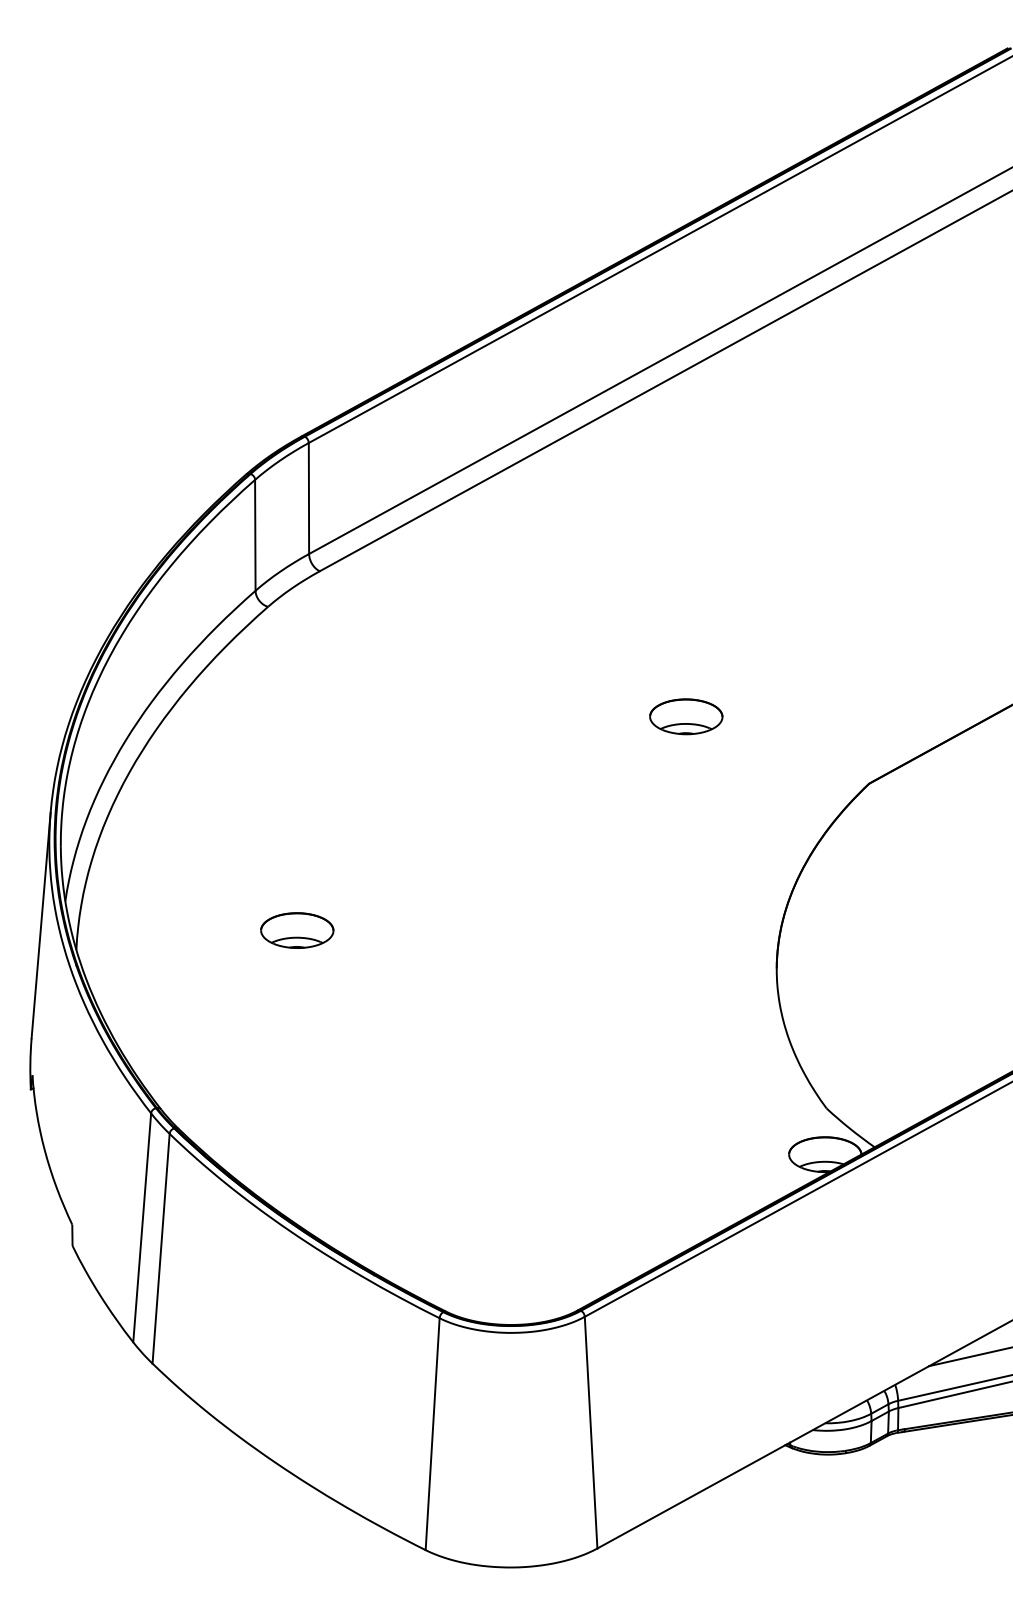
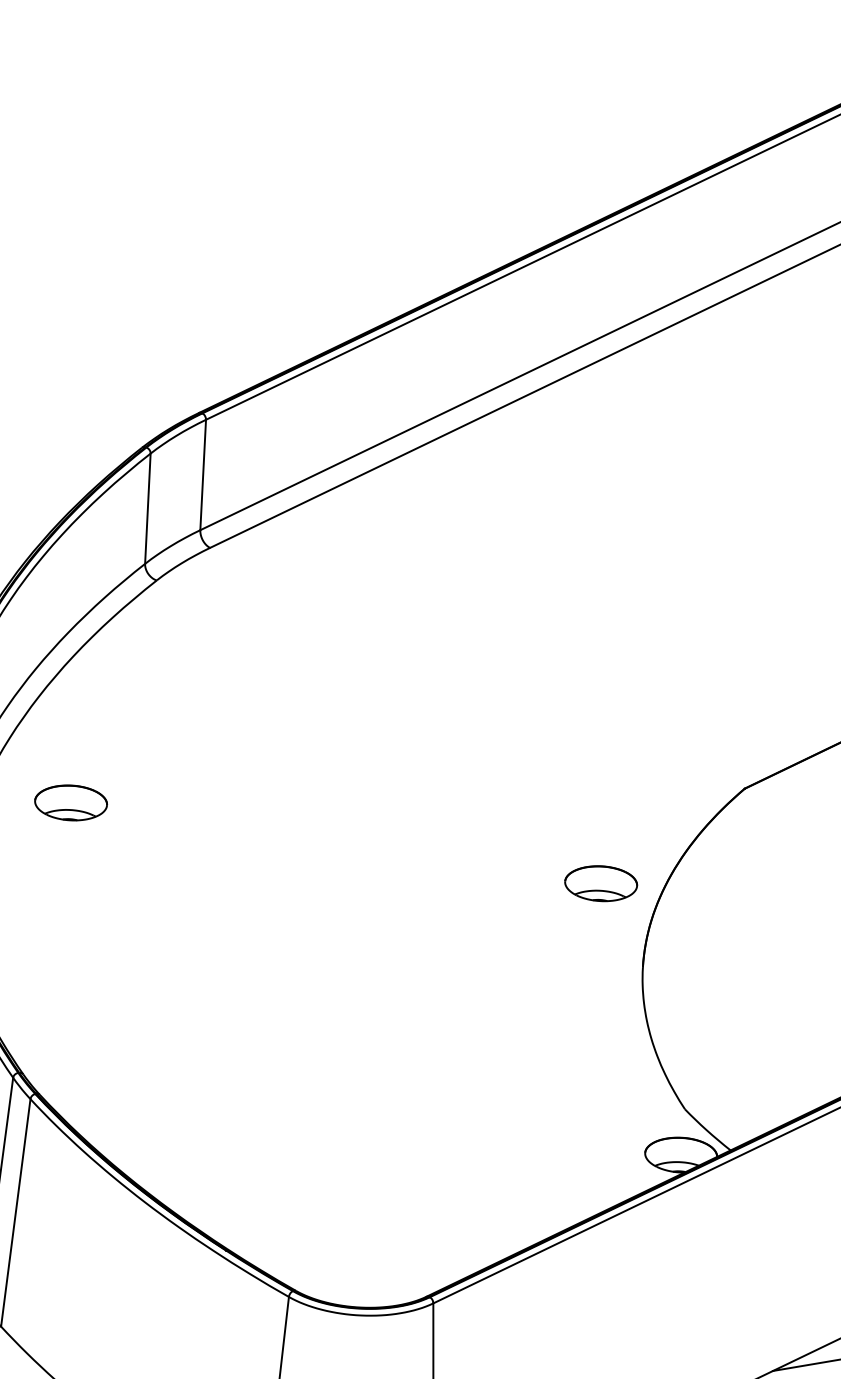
part: (686, 716) -> (601, 883), moved
part: (297, 930) -> (71, 802), moved

